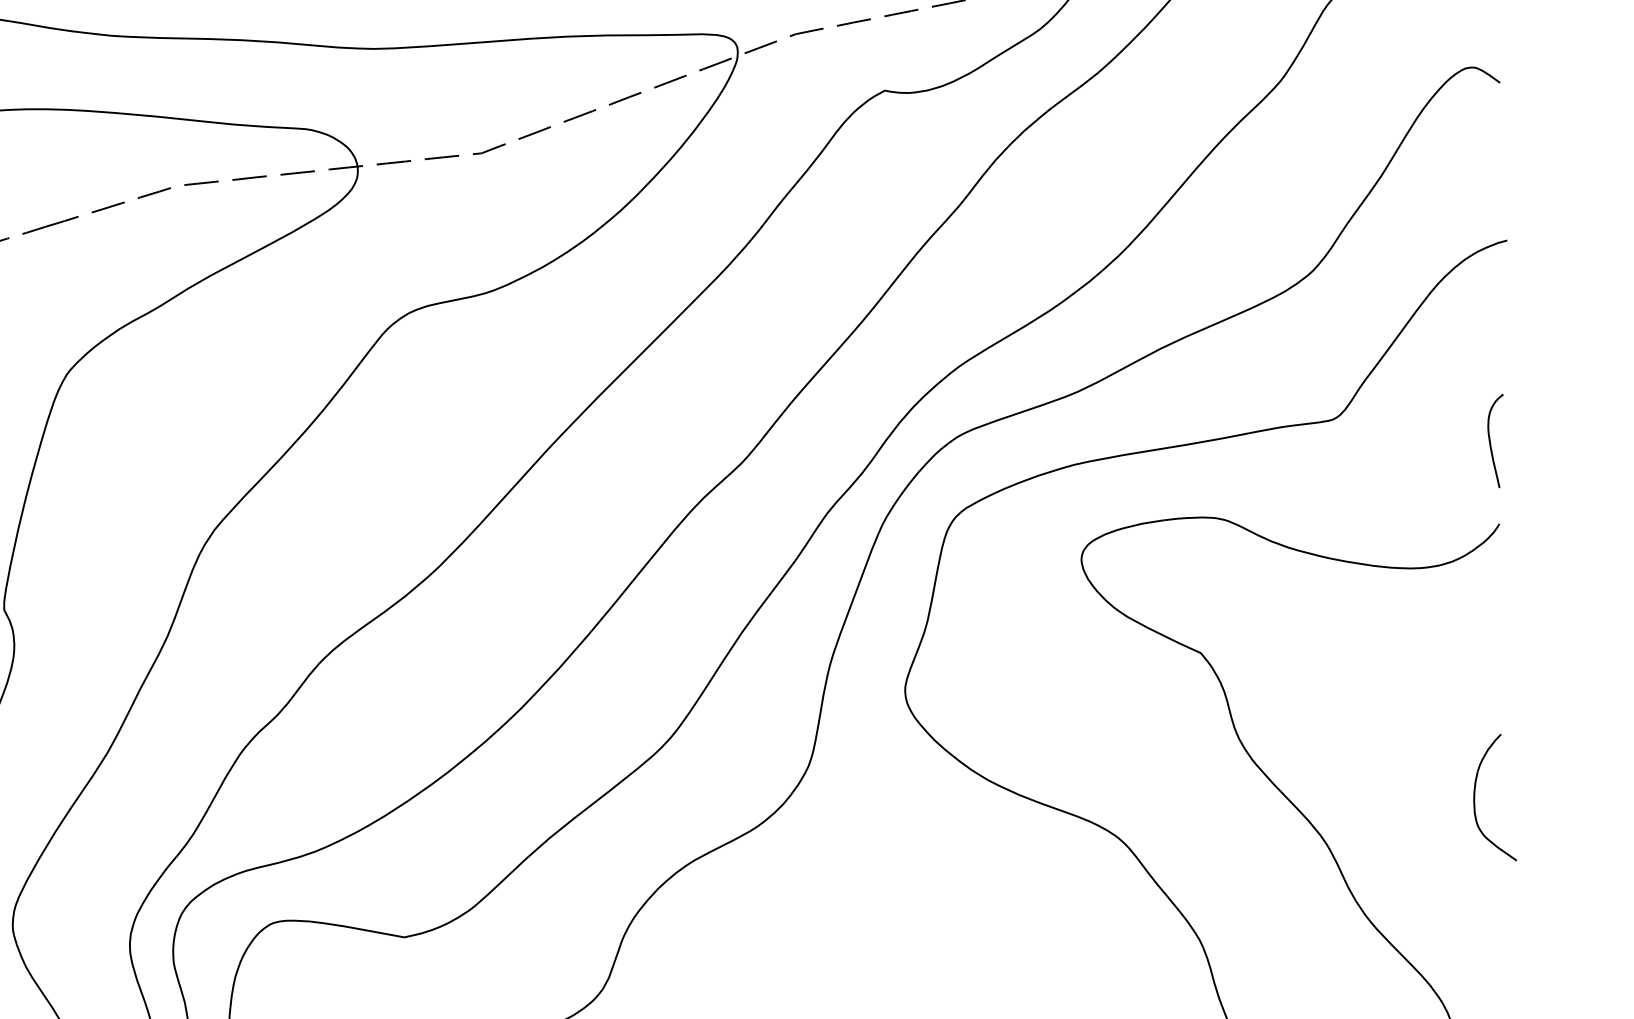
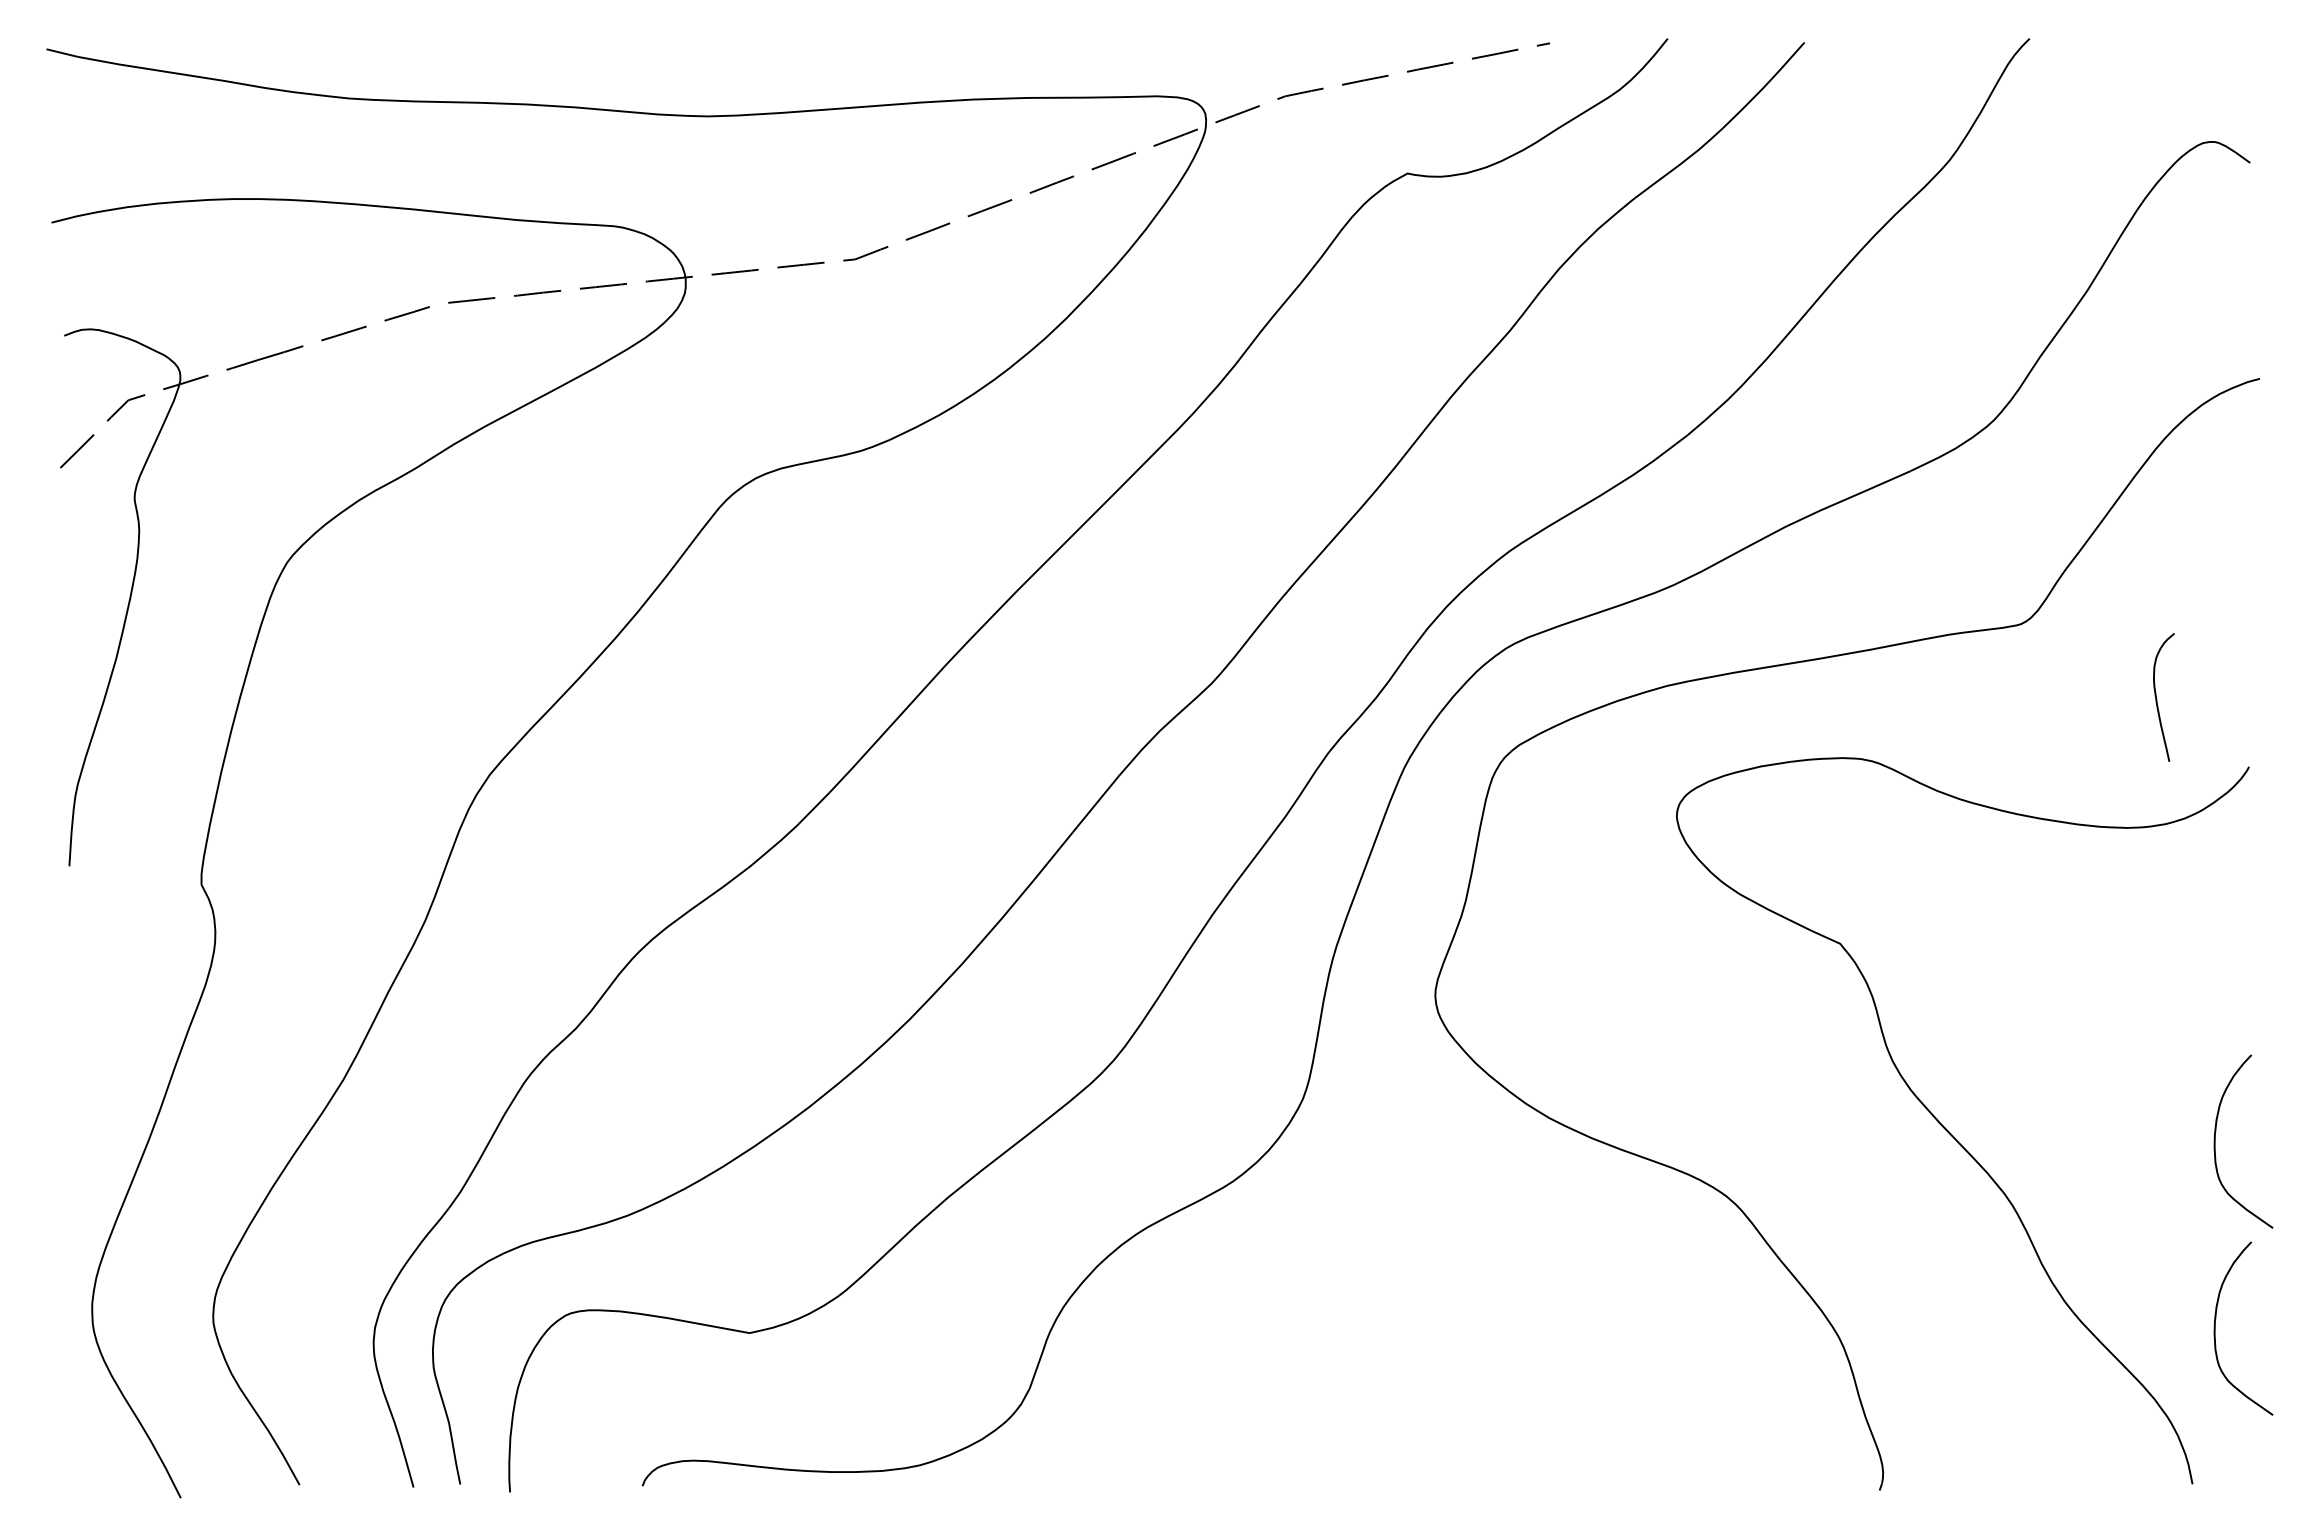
curve: (1490, 442) -> (2157, 699), moved
part: (1474, 933) -> (2215, 1328), added

